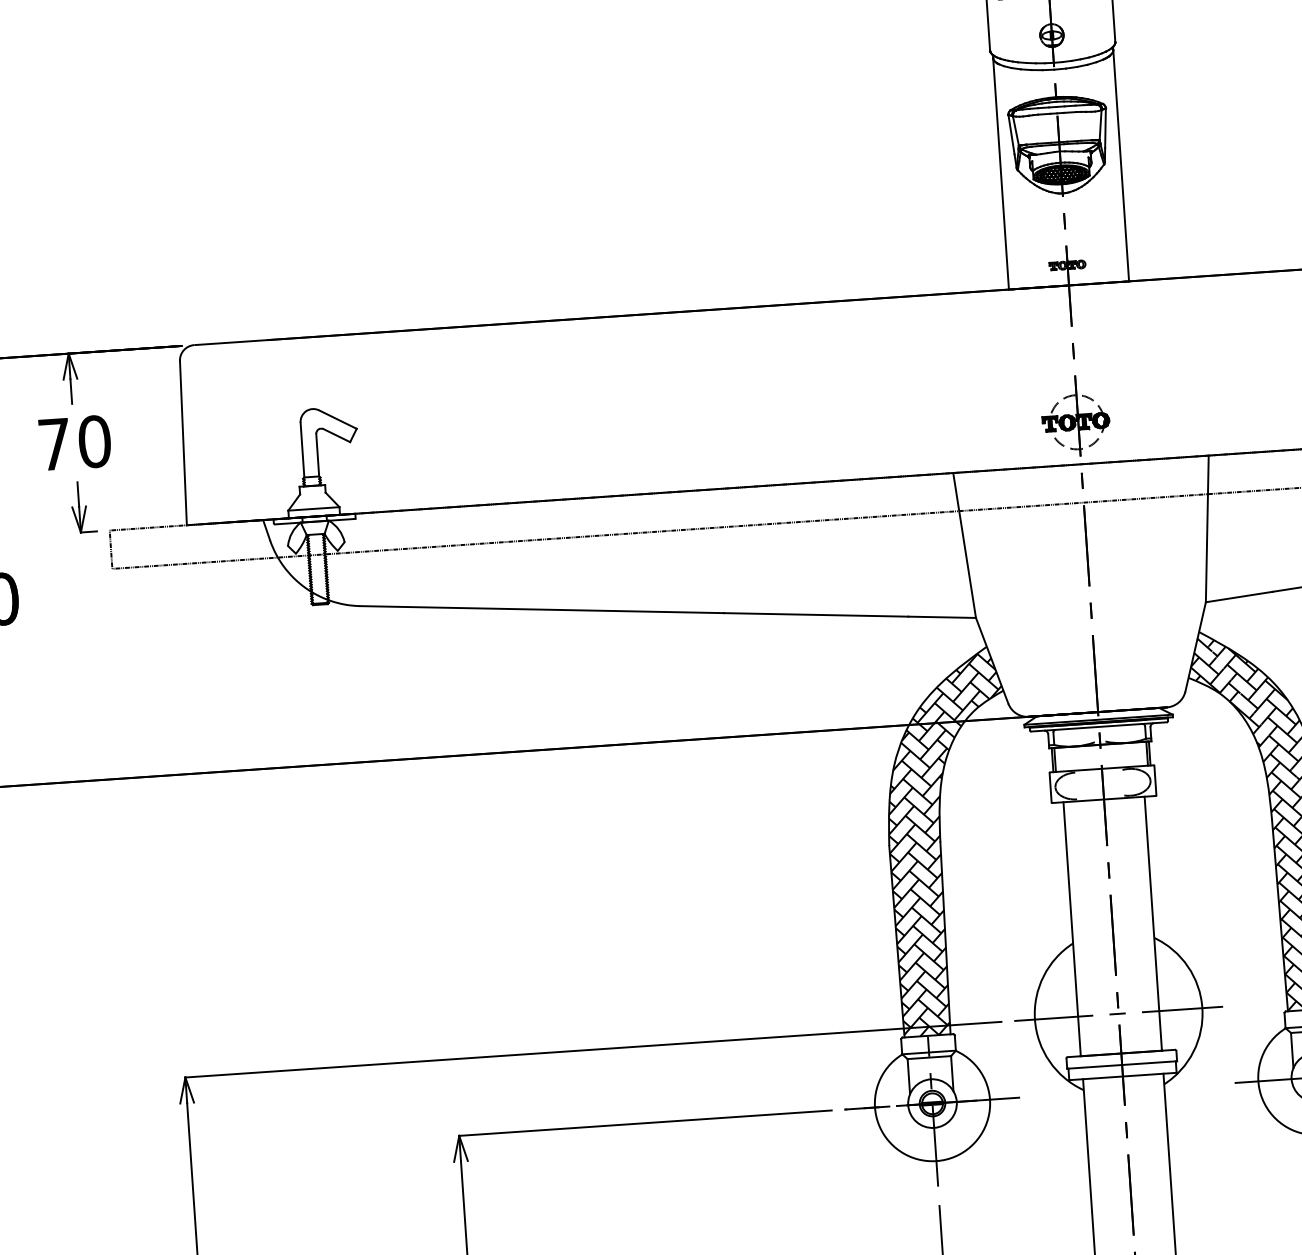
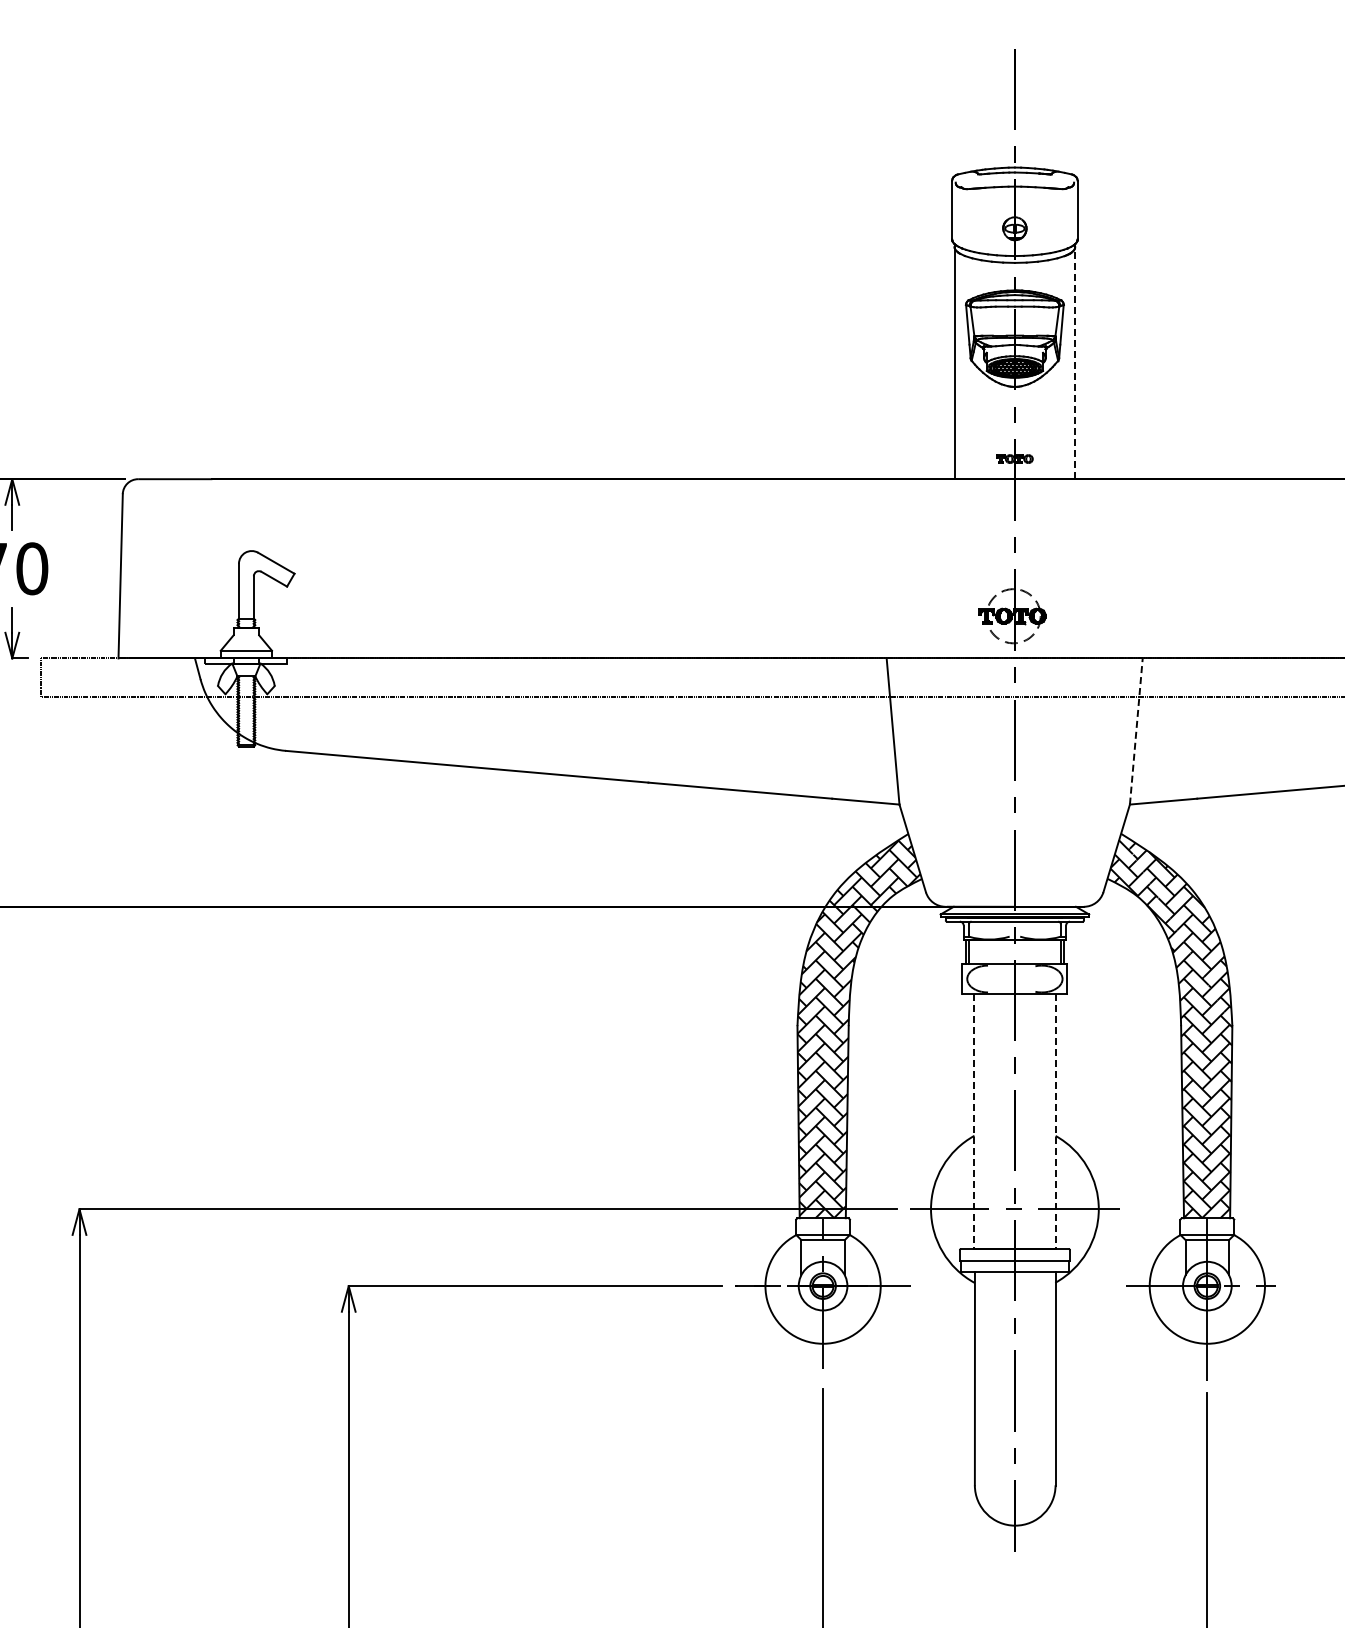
line: (1121, 165) -> (1075, 363), solid -> dashed
line: (1207, 528) -> (1136, 731), solid -> dashed
line: (1153, 924) -> (1055, 1122), solid -> dashed
line: (1072, 930) -> (974, 1122), solid -> dashed

